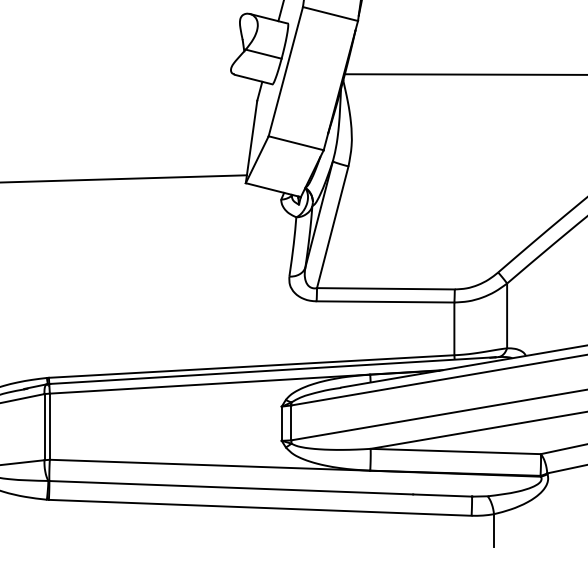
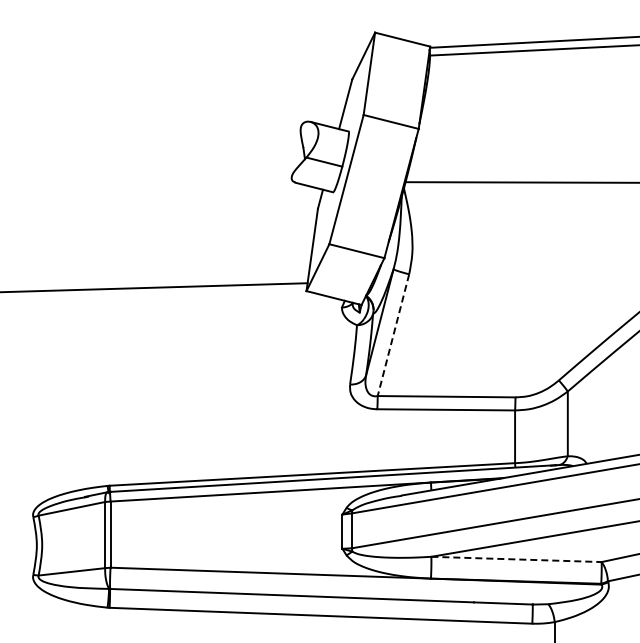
line: (332, 227) -> (393, 335), solid -> dashed
line: (455, 451) -> (516, 559), solid -> dashed

